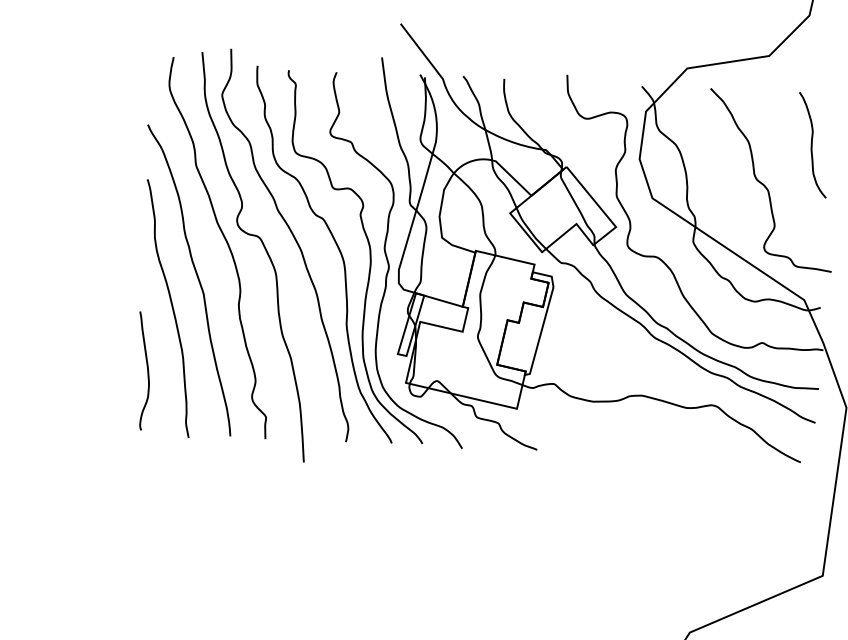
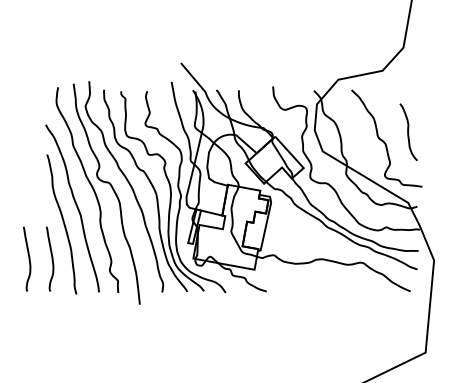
curve: (812, 145) -> (408, 132), moved
curve: (104, 367) -> (28, 258), added

